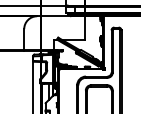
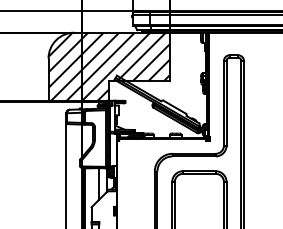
hatch: (54, 33) -> (109, 67), added

